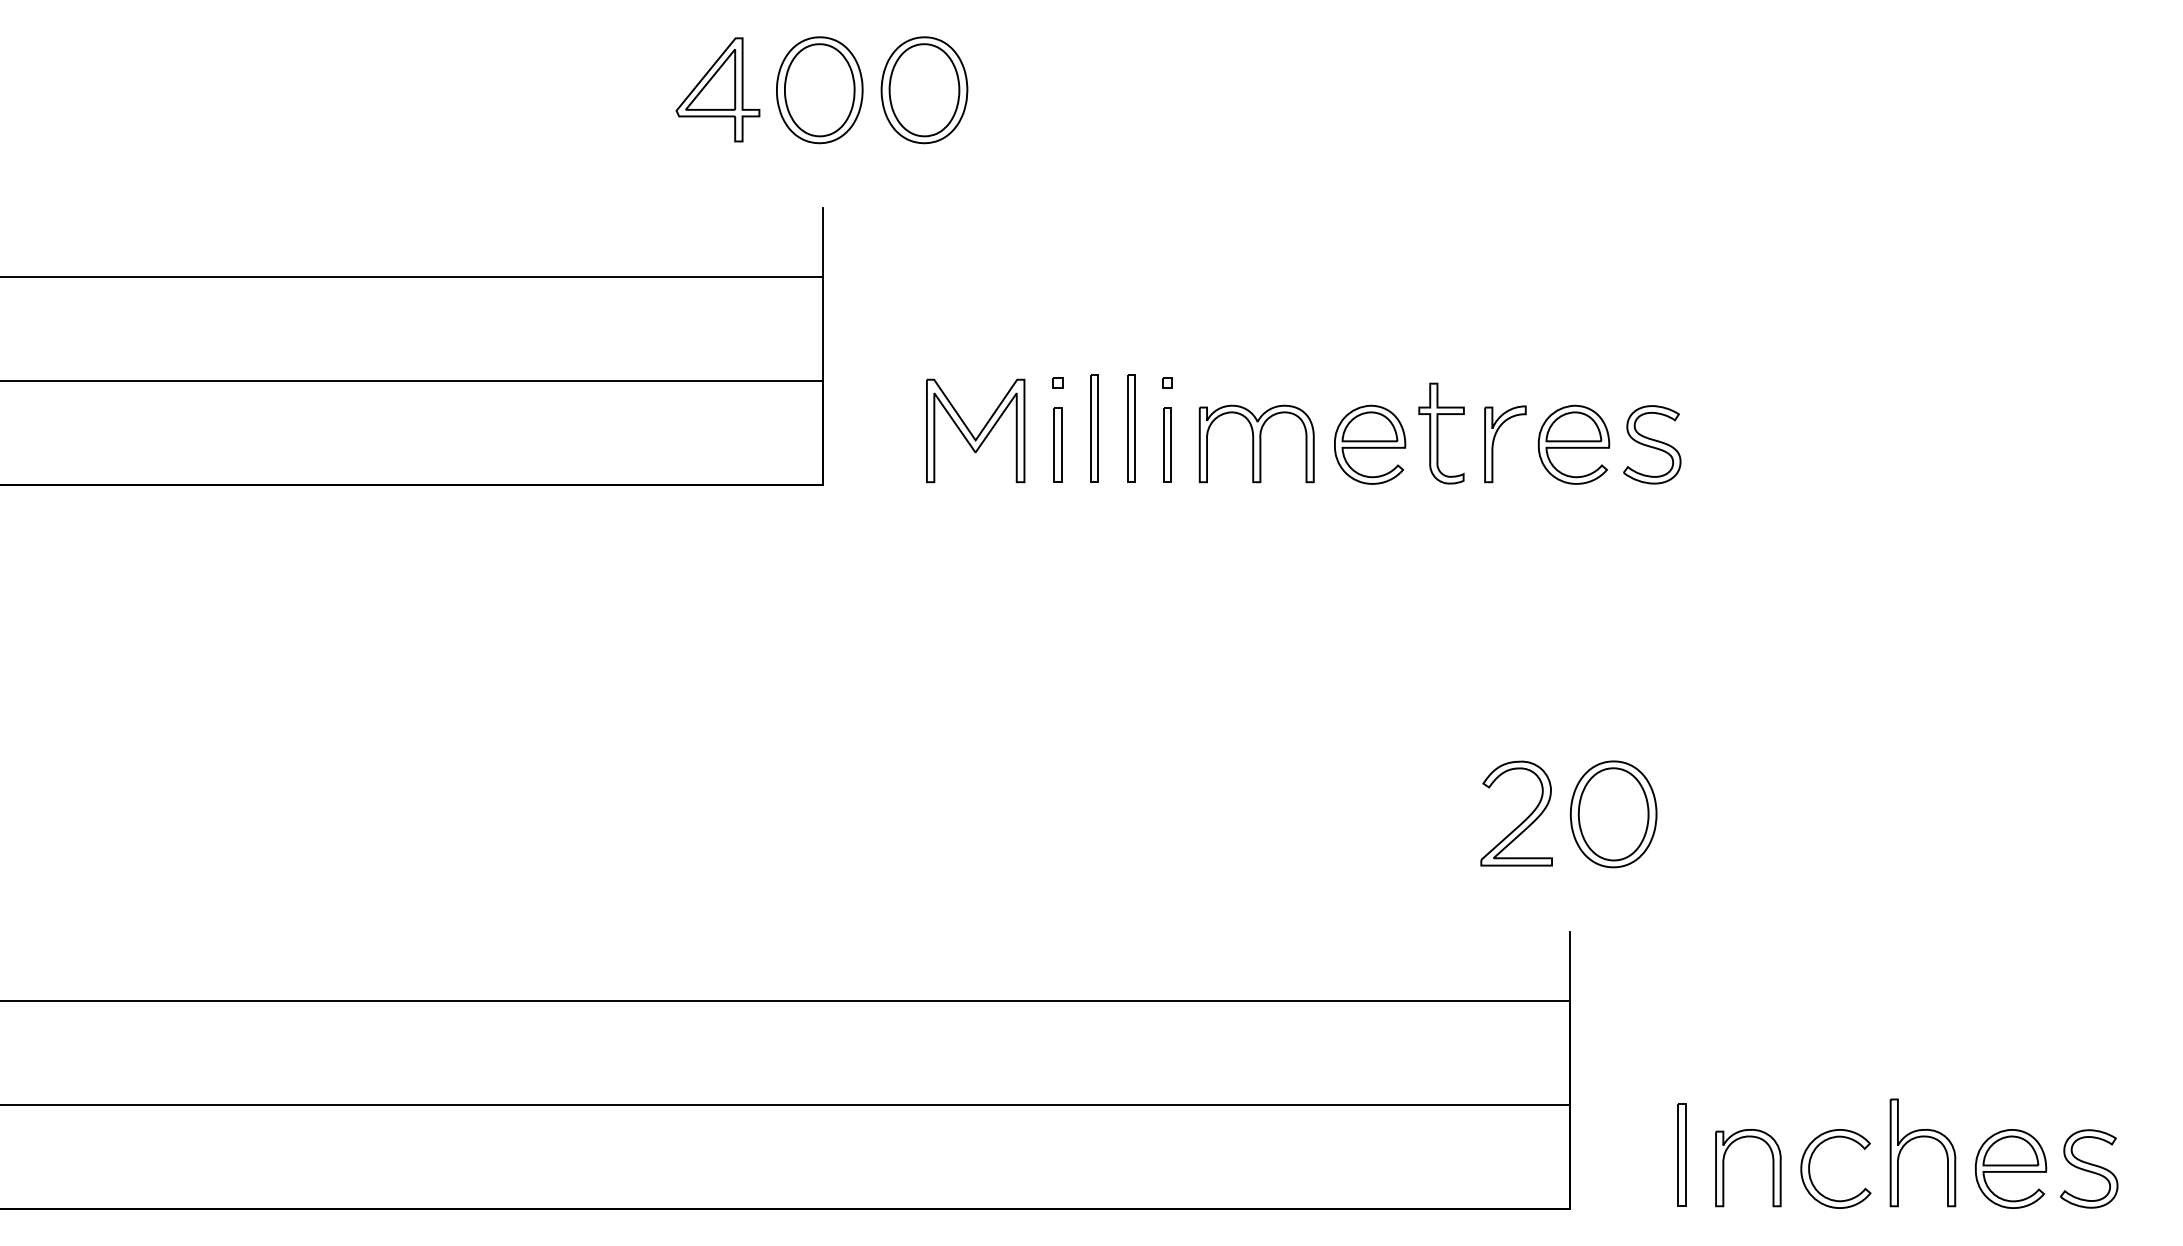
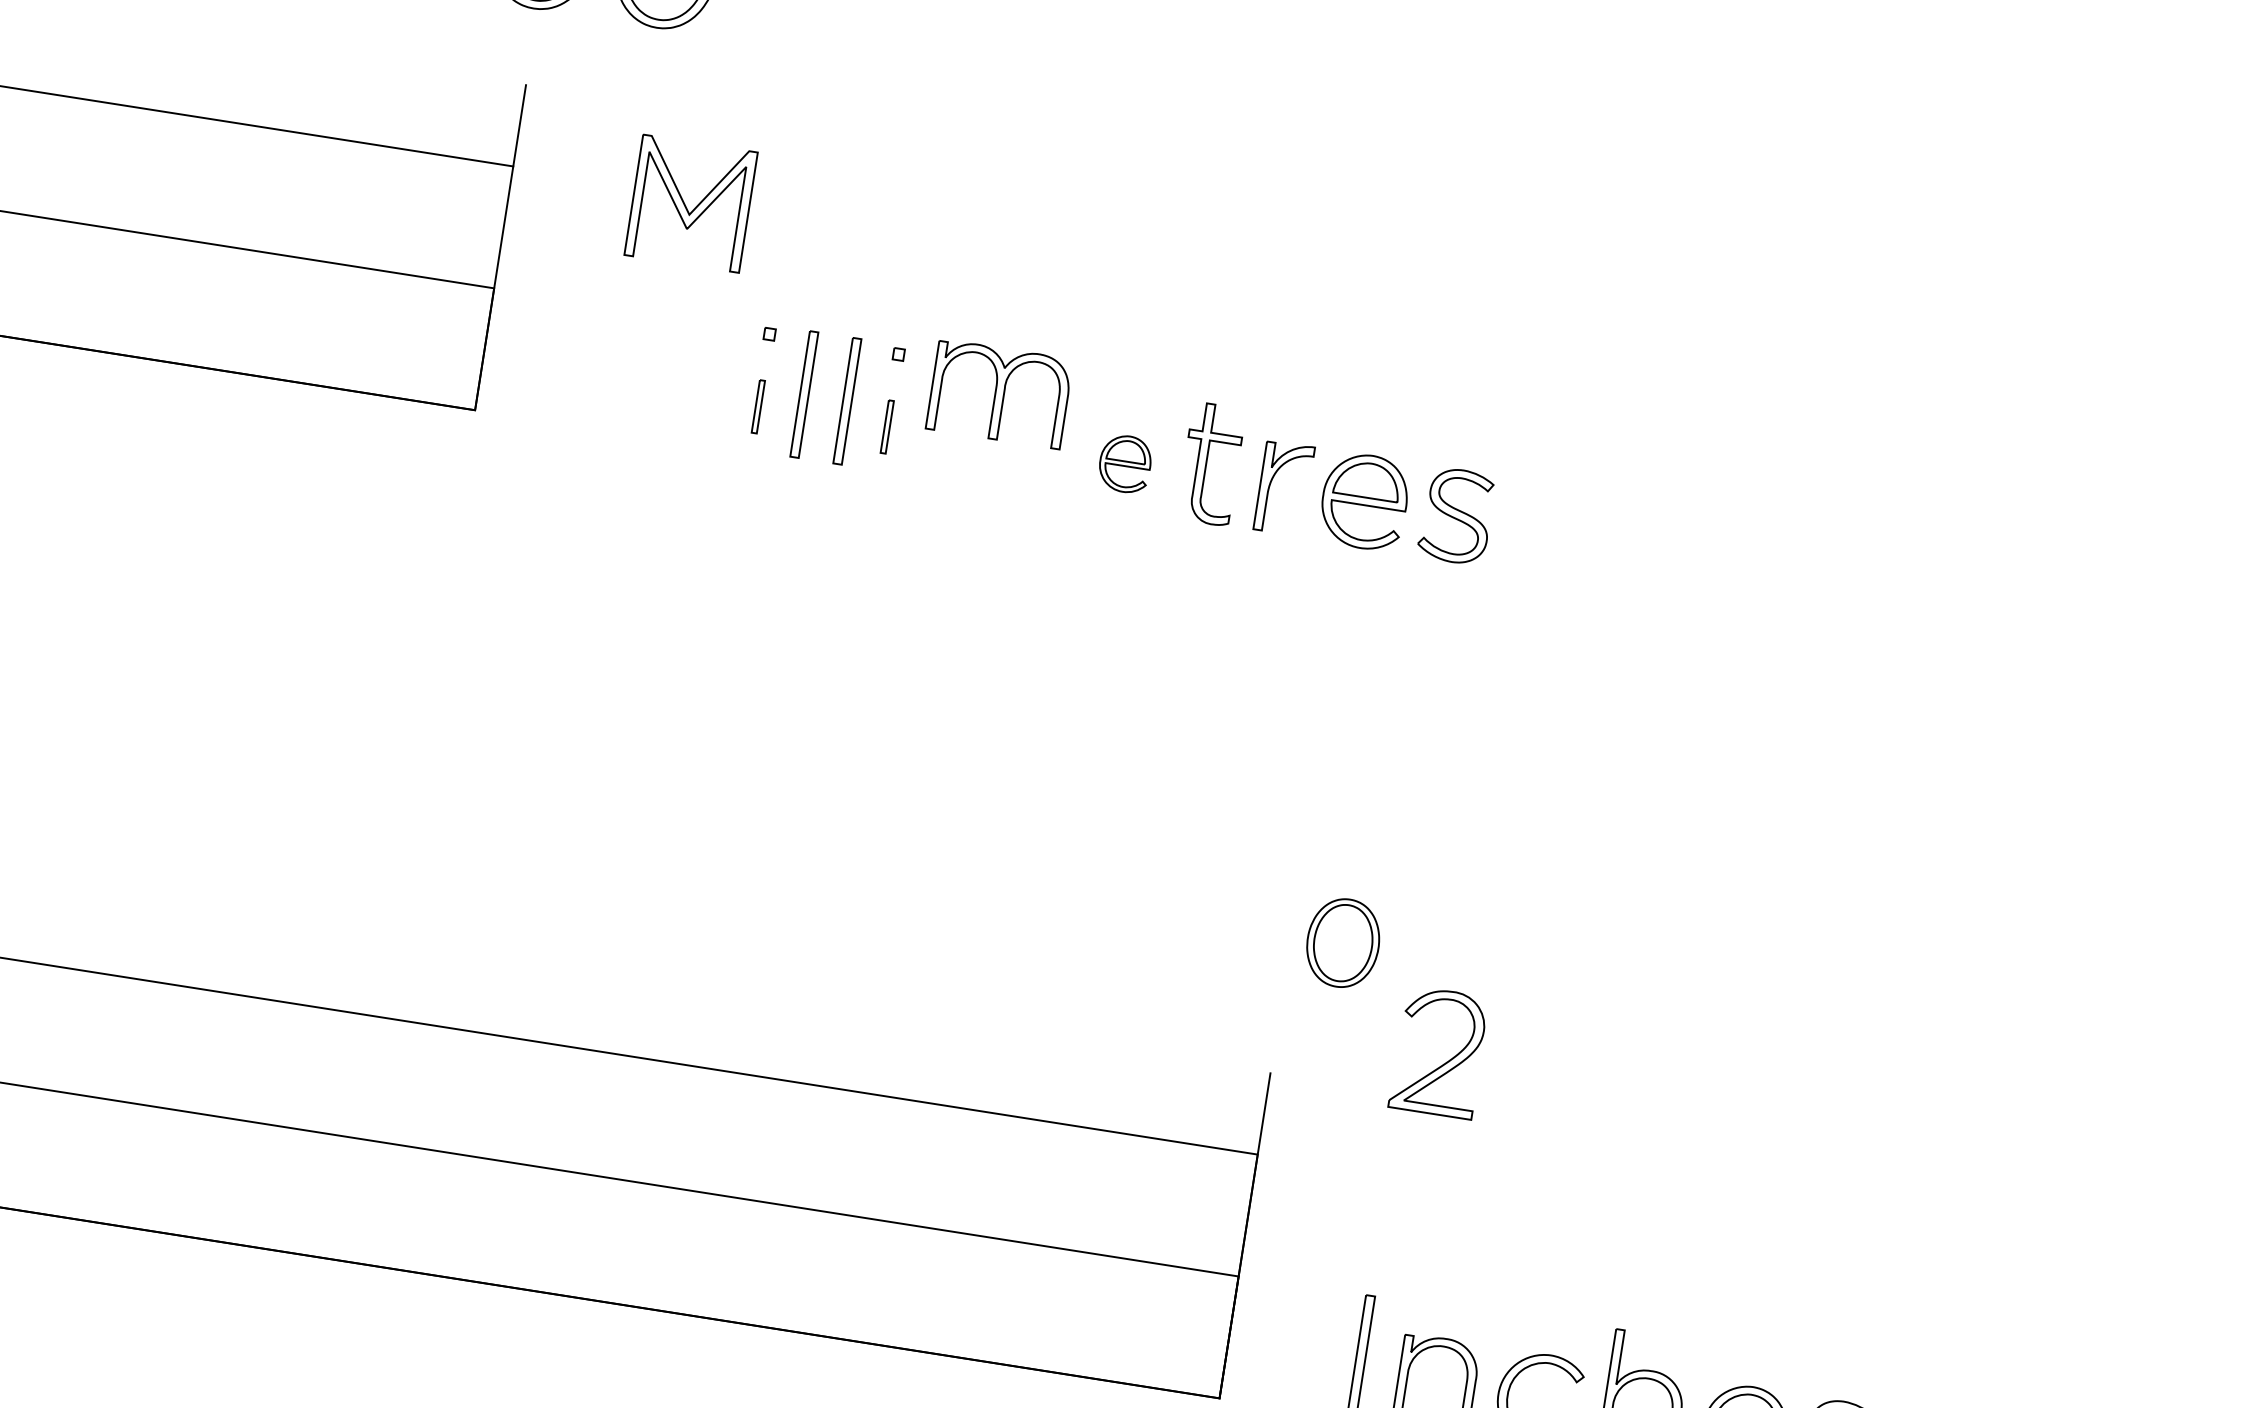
part: (975, 430) -> (690, 203), moved
part: (1256, 443) -> (999, 393), moved
part: (1057, 444) -> (757, 406), size x0.6
part: (1167, 444) -> (887, 426), size x0.6
part: (1370, 444) -> (1125, 463), size x0.6
part: (1613, 814) -> (1343, 943), size x0.7
part: (1523, 820) -> (1446, 1061), moved

